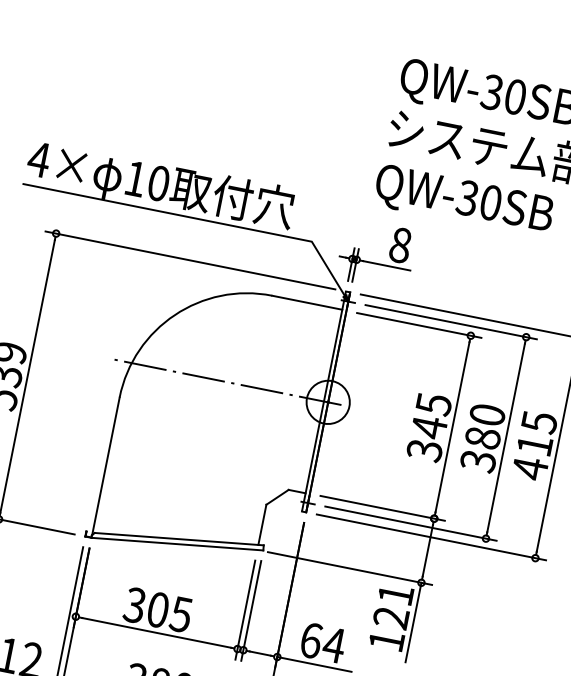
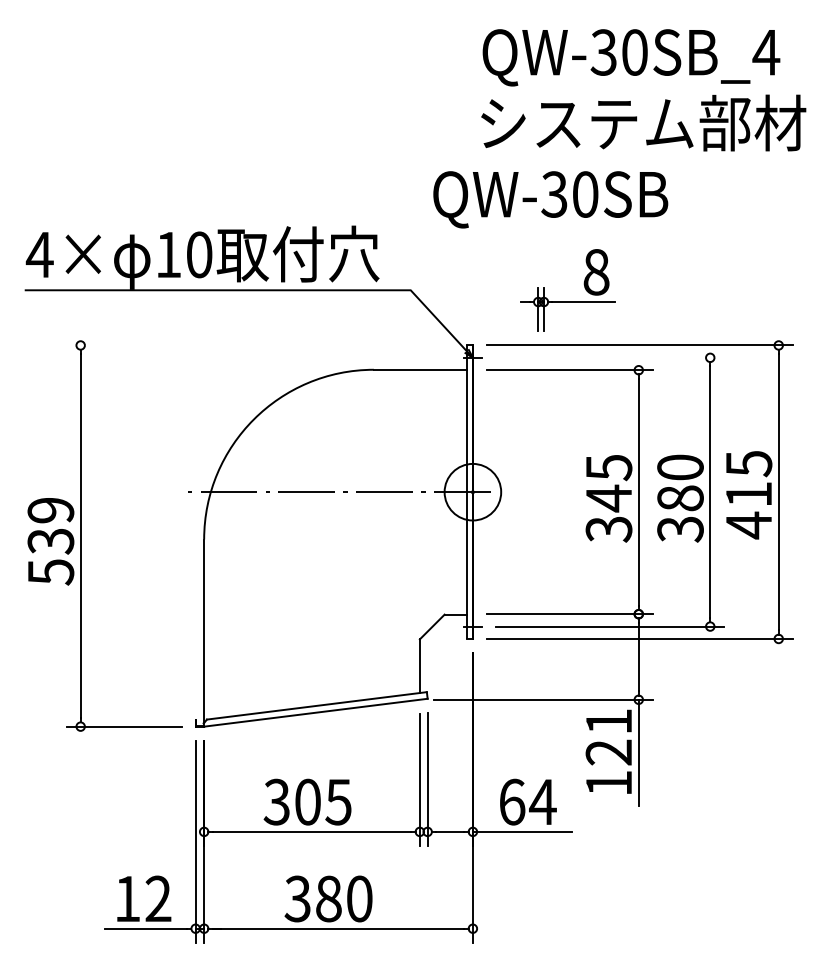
text: (463, 201) -> (550, 199), moved
line: (190, 260) -> (259, 345), removed
part: (374, 262) -> (567, 301), moved
line: (450, 321) -> (609, 357), removed

